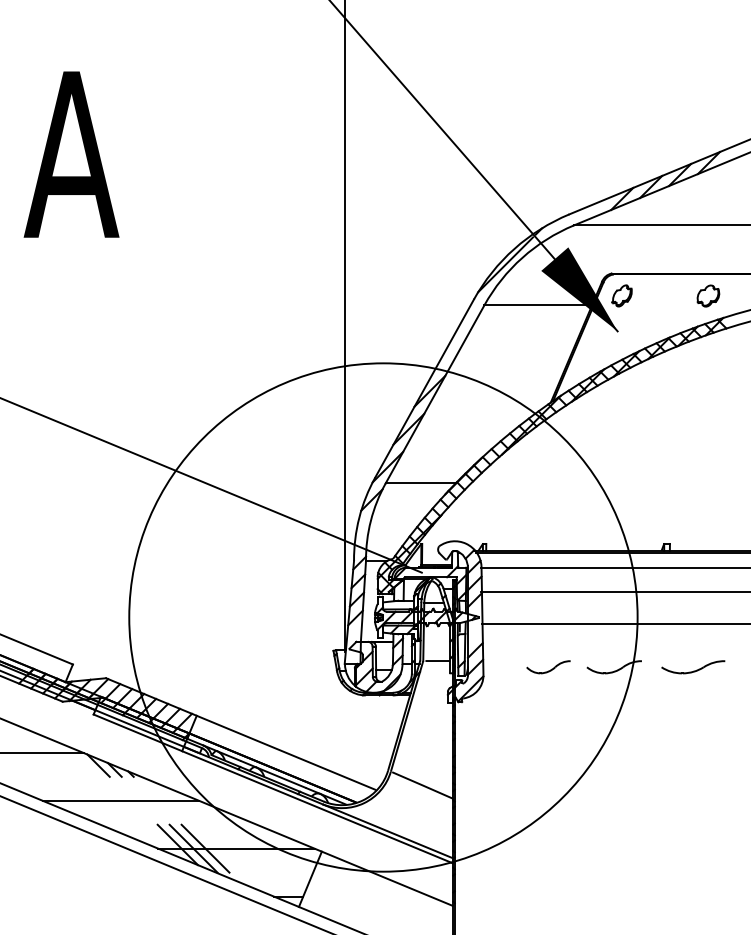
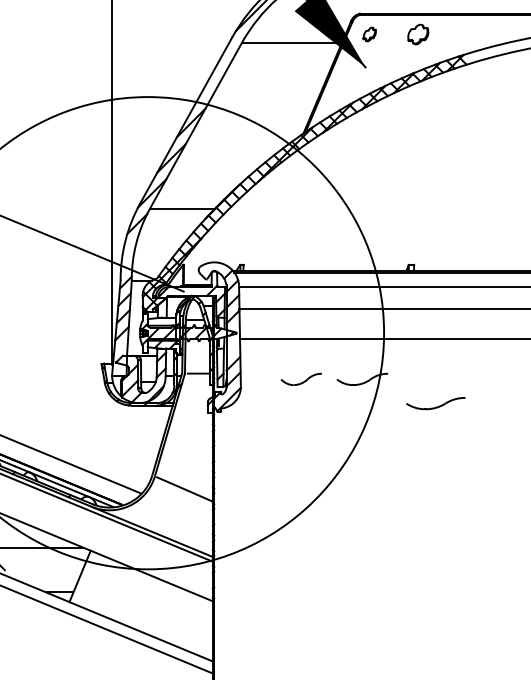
part: (621, 295) -> (369, 34), size x0.7
part: (708, 295) -> (418, 34), moved
part: (693, 667) -> (436, 403), moved

